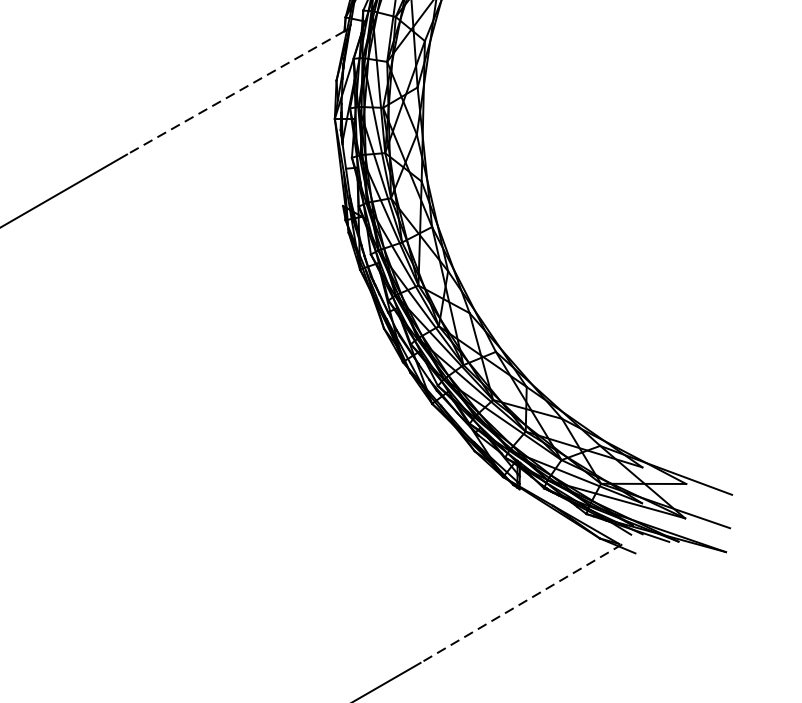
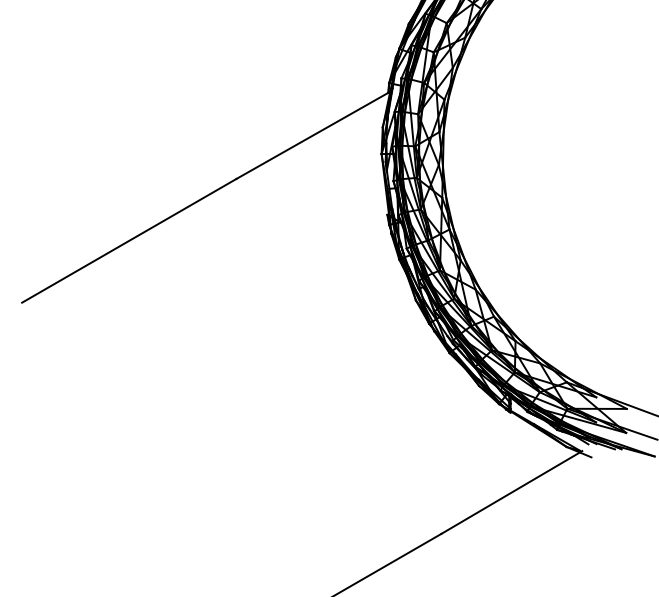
line: (234, 93) -> (311, 136), dashed -> solid
line: (520, 603) -> (511, 492), dashed -> solid

